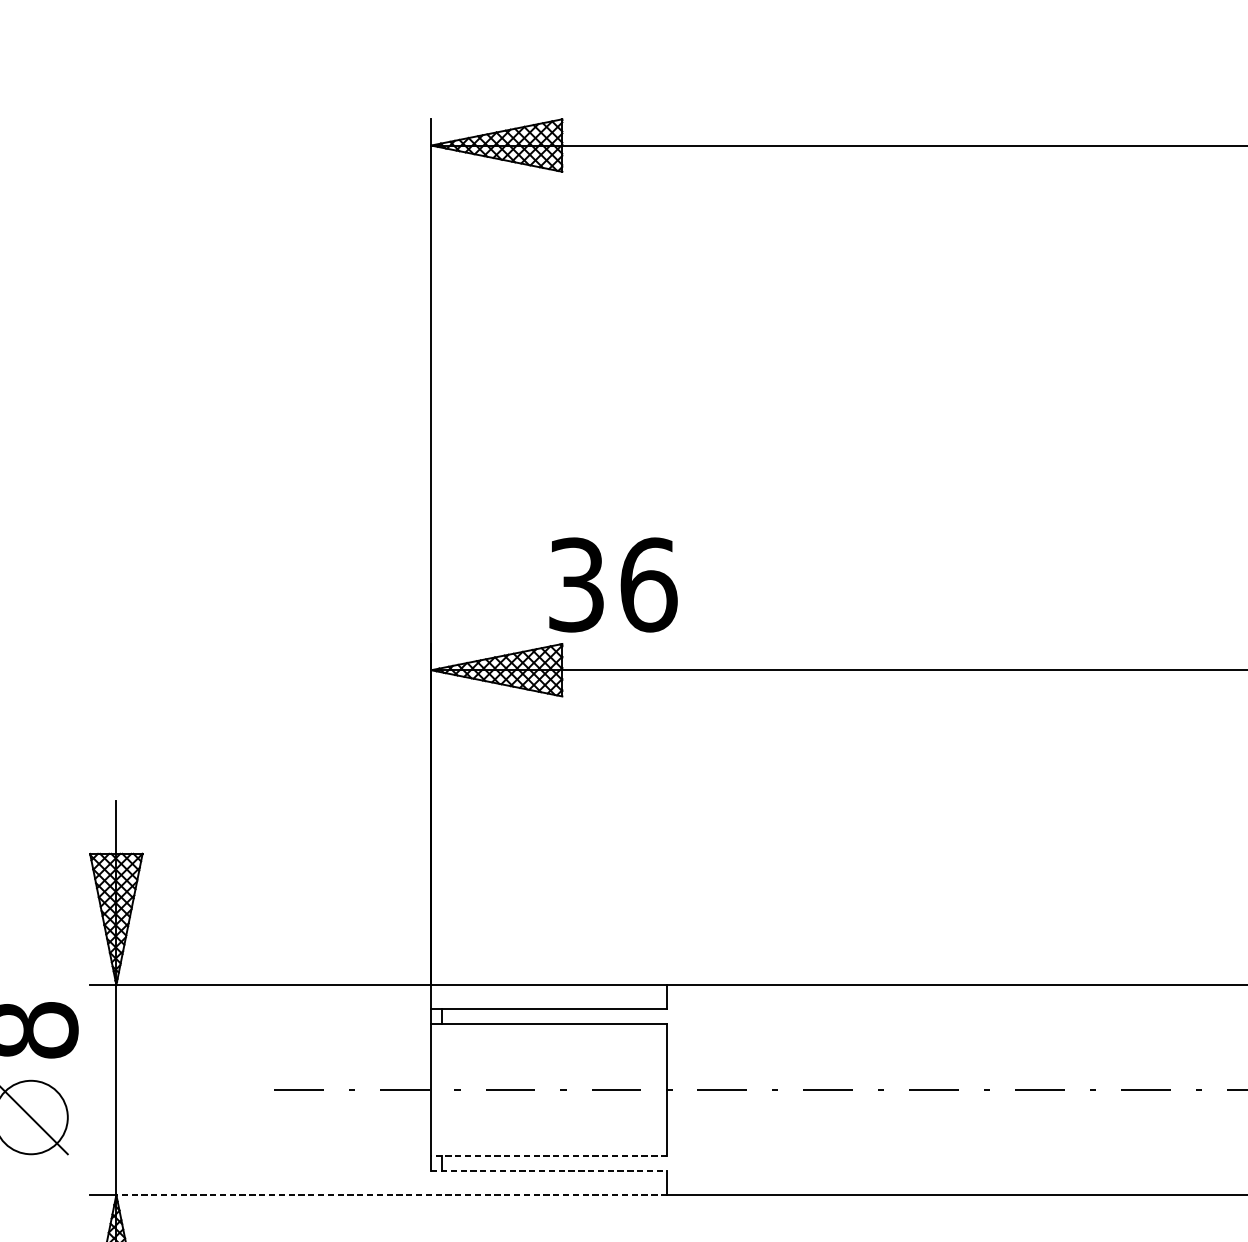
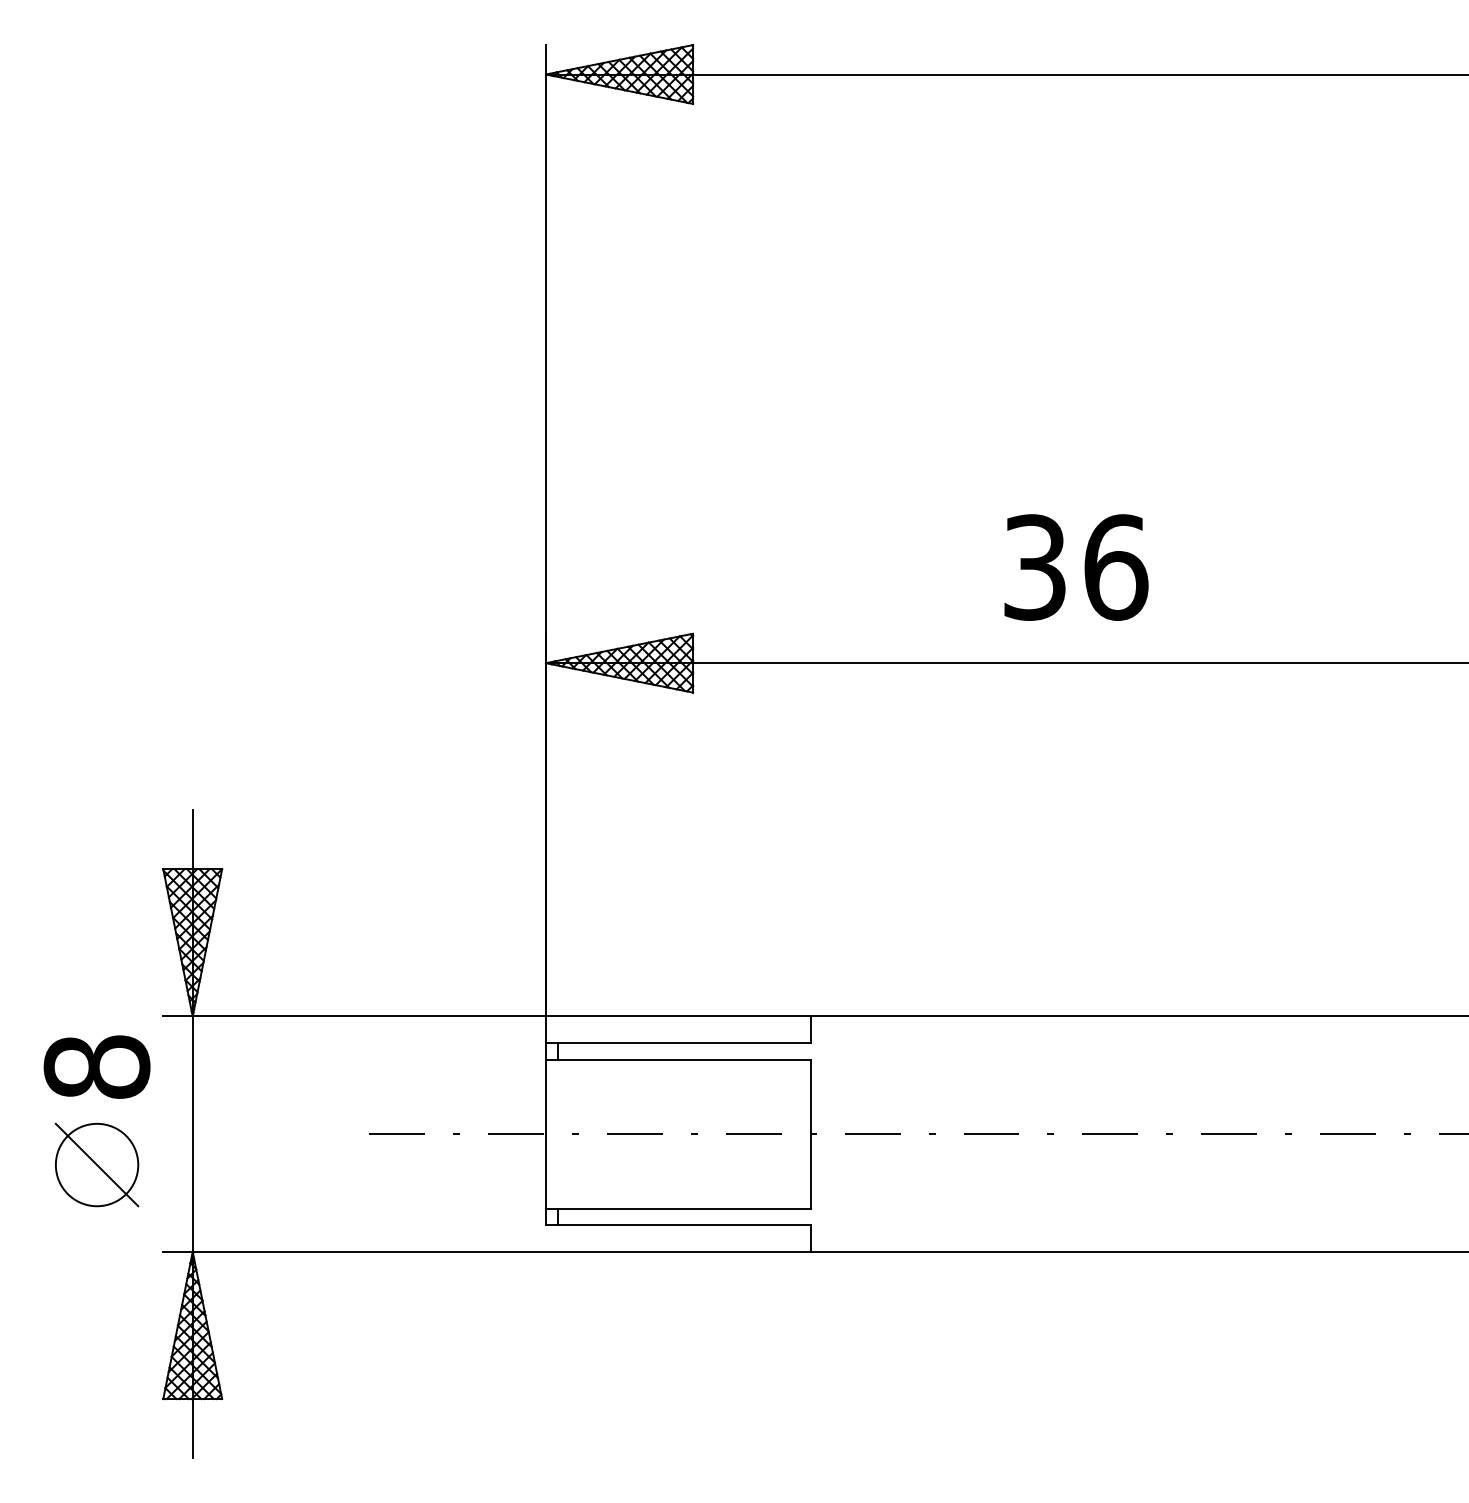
text: (613, 584) -> (1076, 567), moved
line: (548, 1156) -> (677, 1208), dashed -> solid
line: (549, 1171) -> (678, 1225), dashed -> solid
line: (391, 1194) -> (501, 1251), dashed -> solid

